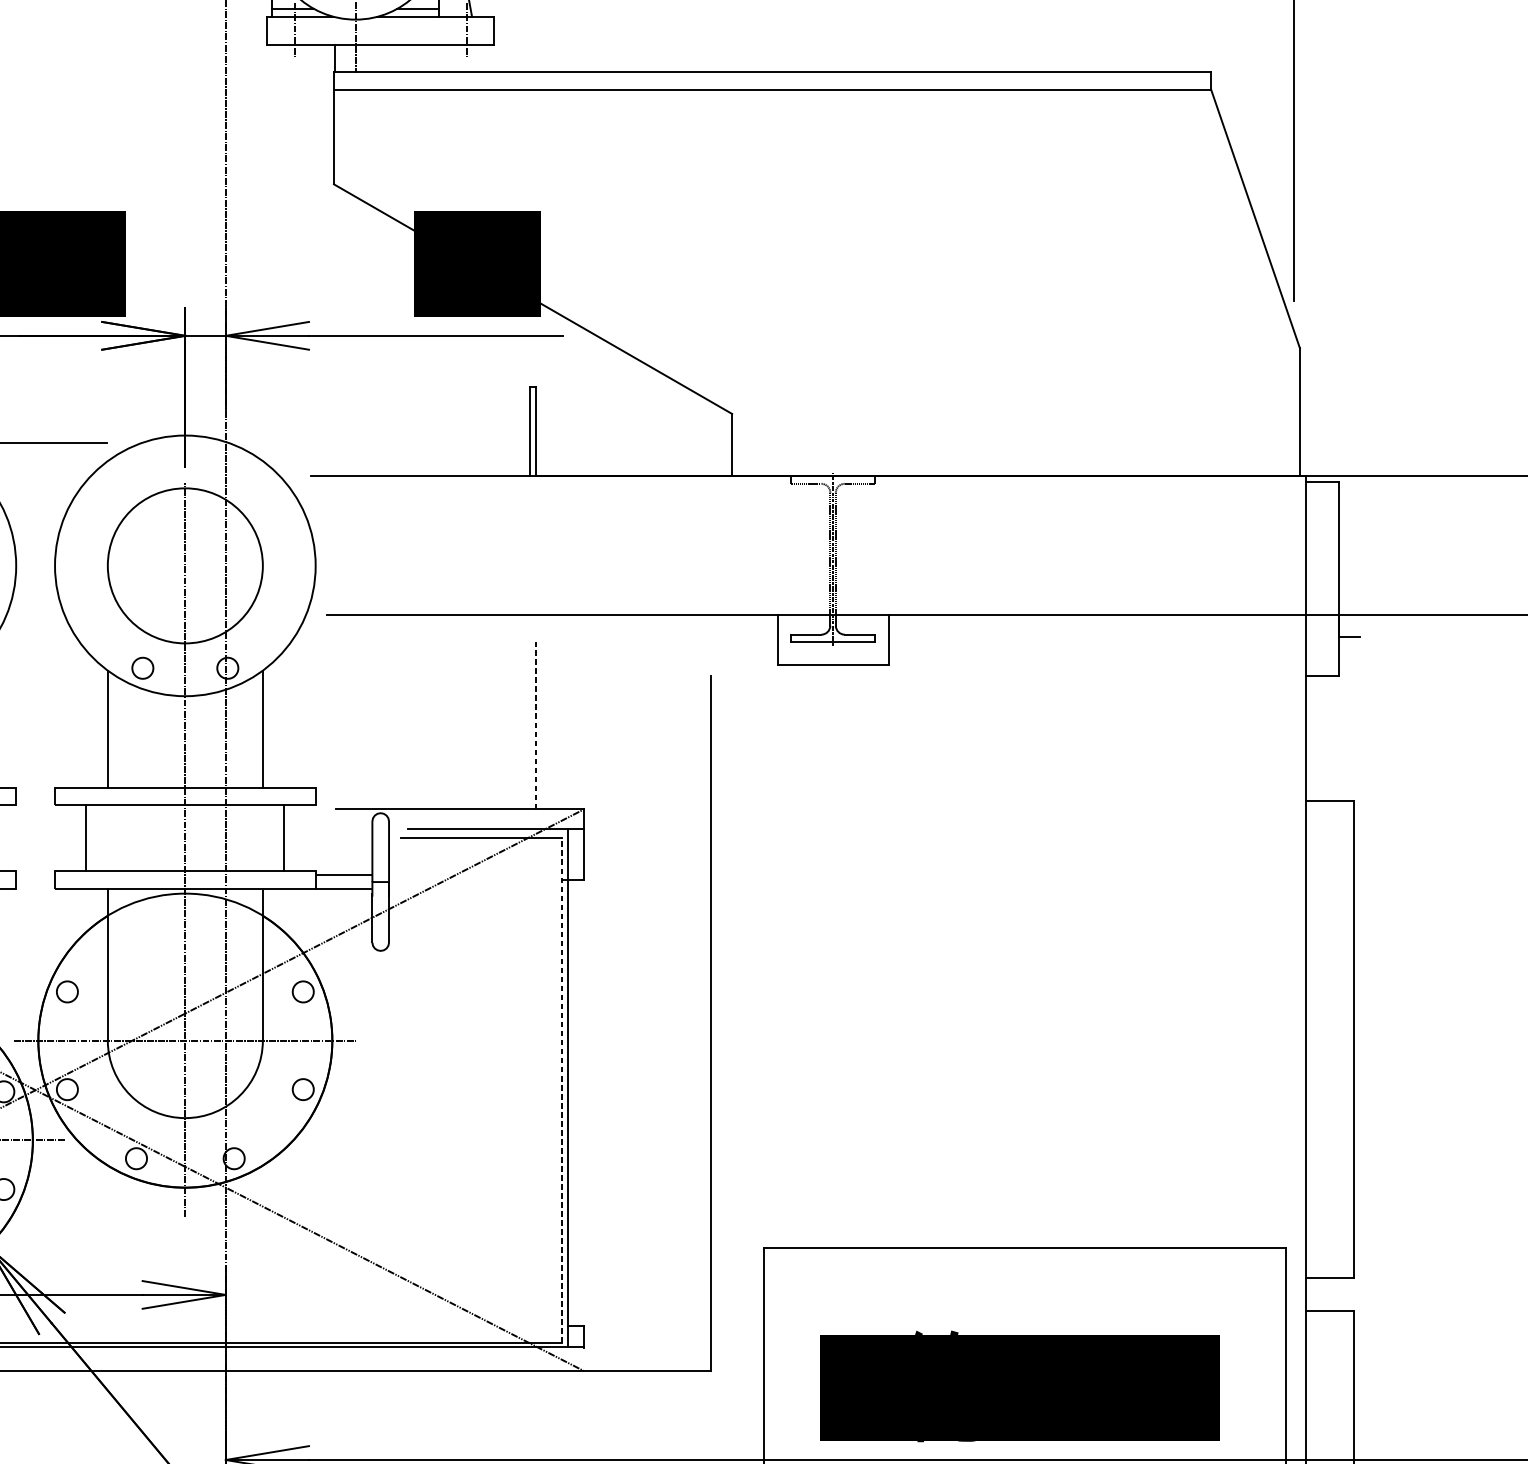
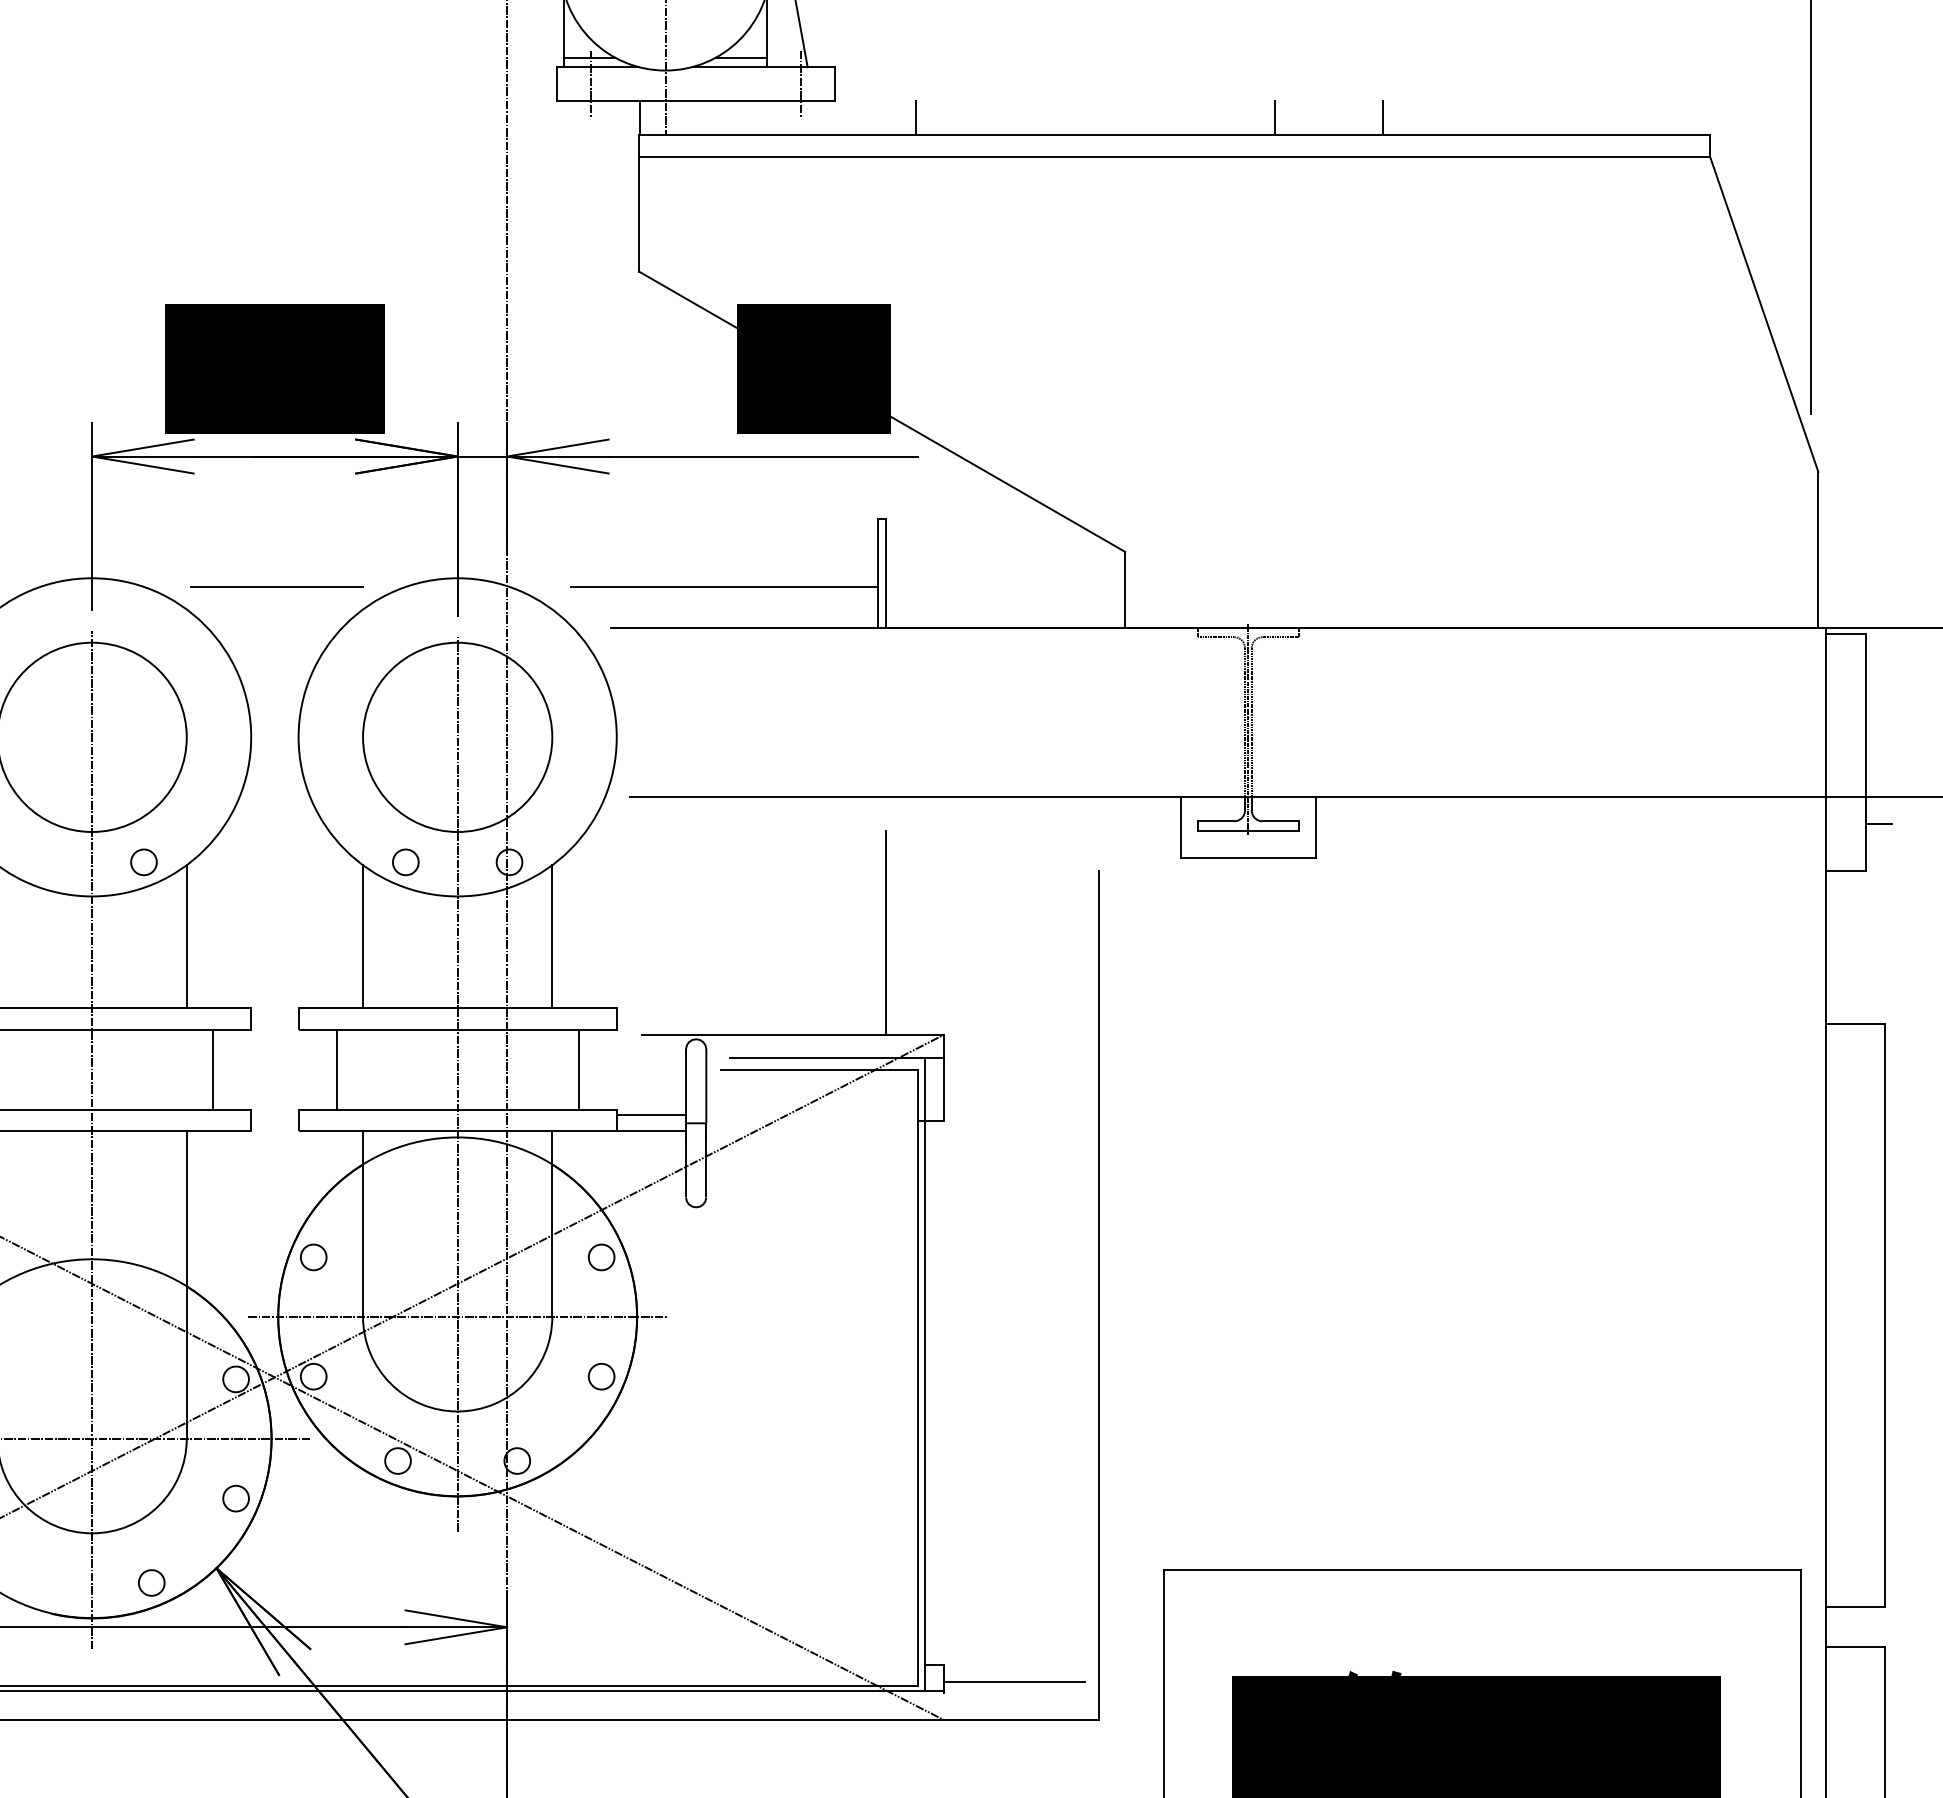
line: (560, 58) -> (915, 117), added
line: (854, 58) -> (1274, 117), added
line: (943, 58) -> (1383, 117), added
line: (403, 442) -> (724, 586), added
line: (536, 725) -> (886, 932), dashed -> solid
line: (562, 1090) -> (918, 1377), dashed -> solid
line: (641, 1340) -> (1014, 1682), added

